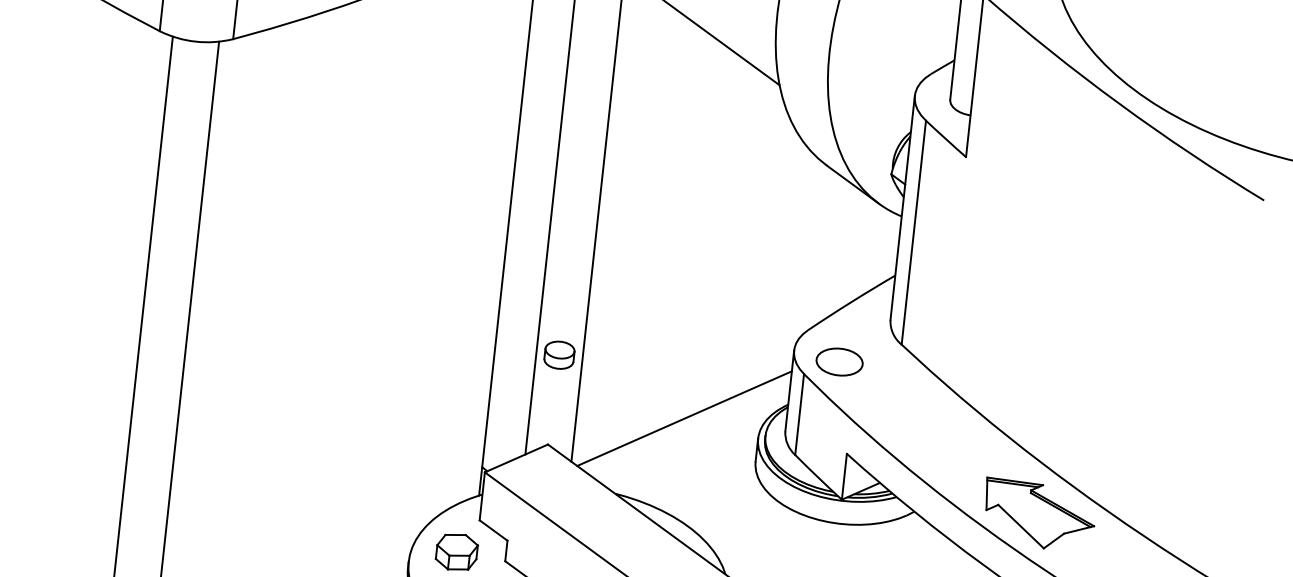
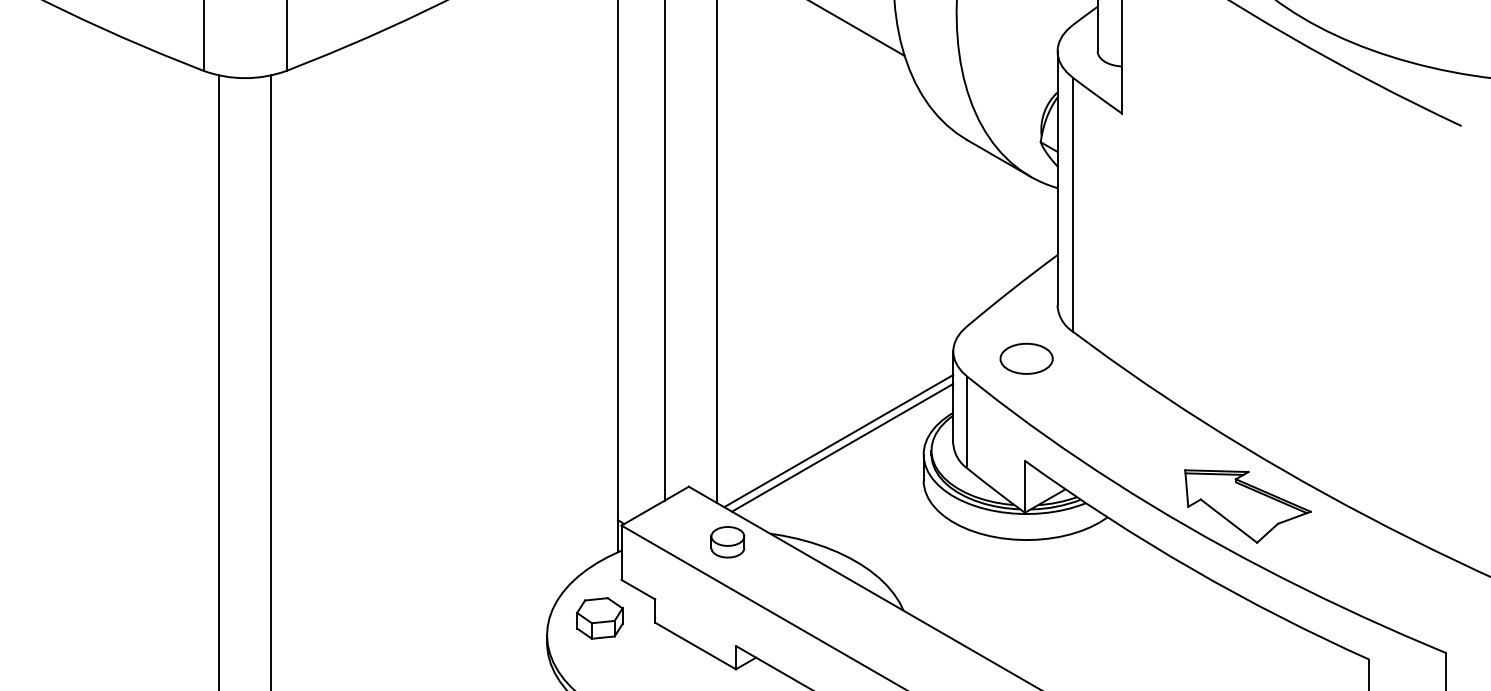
part: (559, 355) -> (727, 542), moved
part: (839, 361) -> (1026, 358), moved
line: (687, 424) -> (842, 447), added

